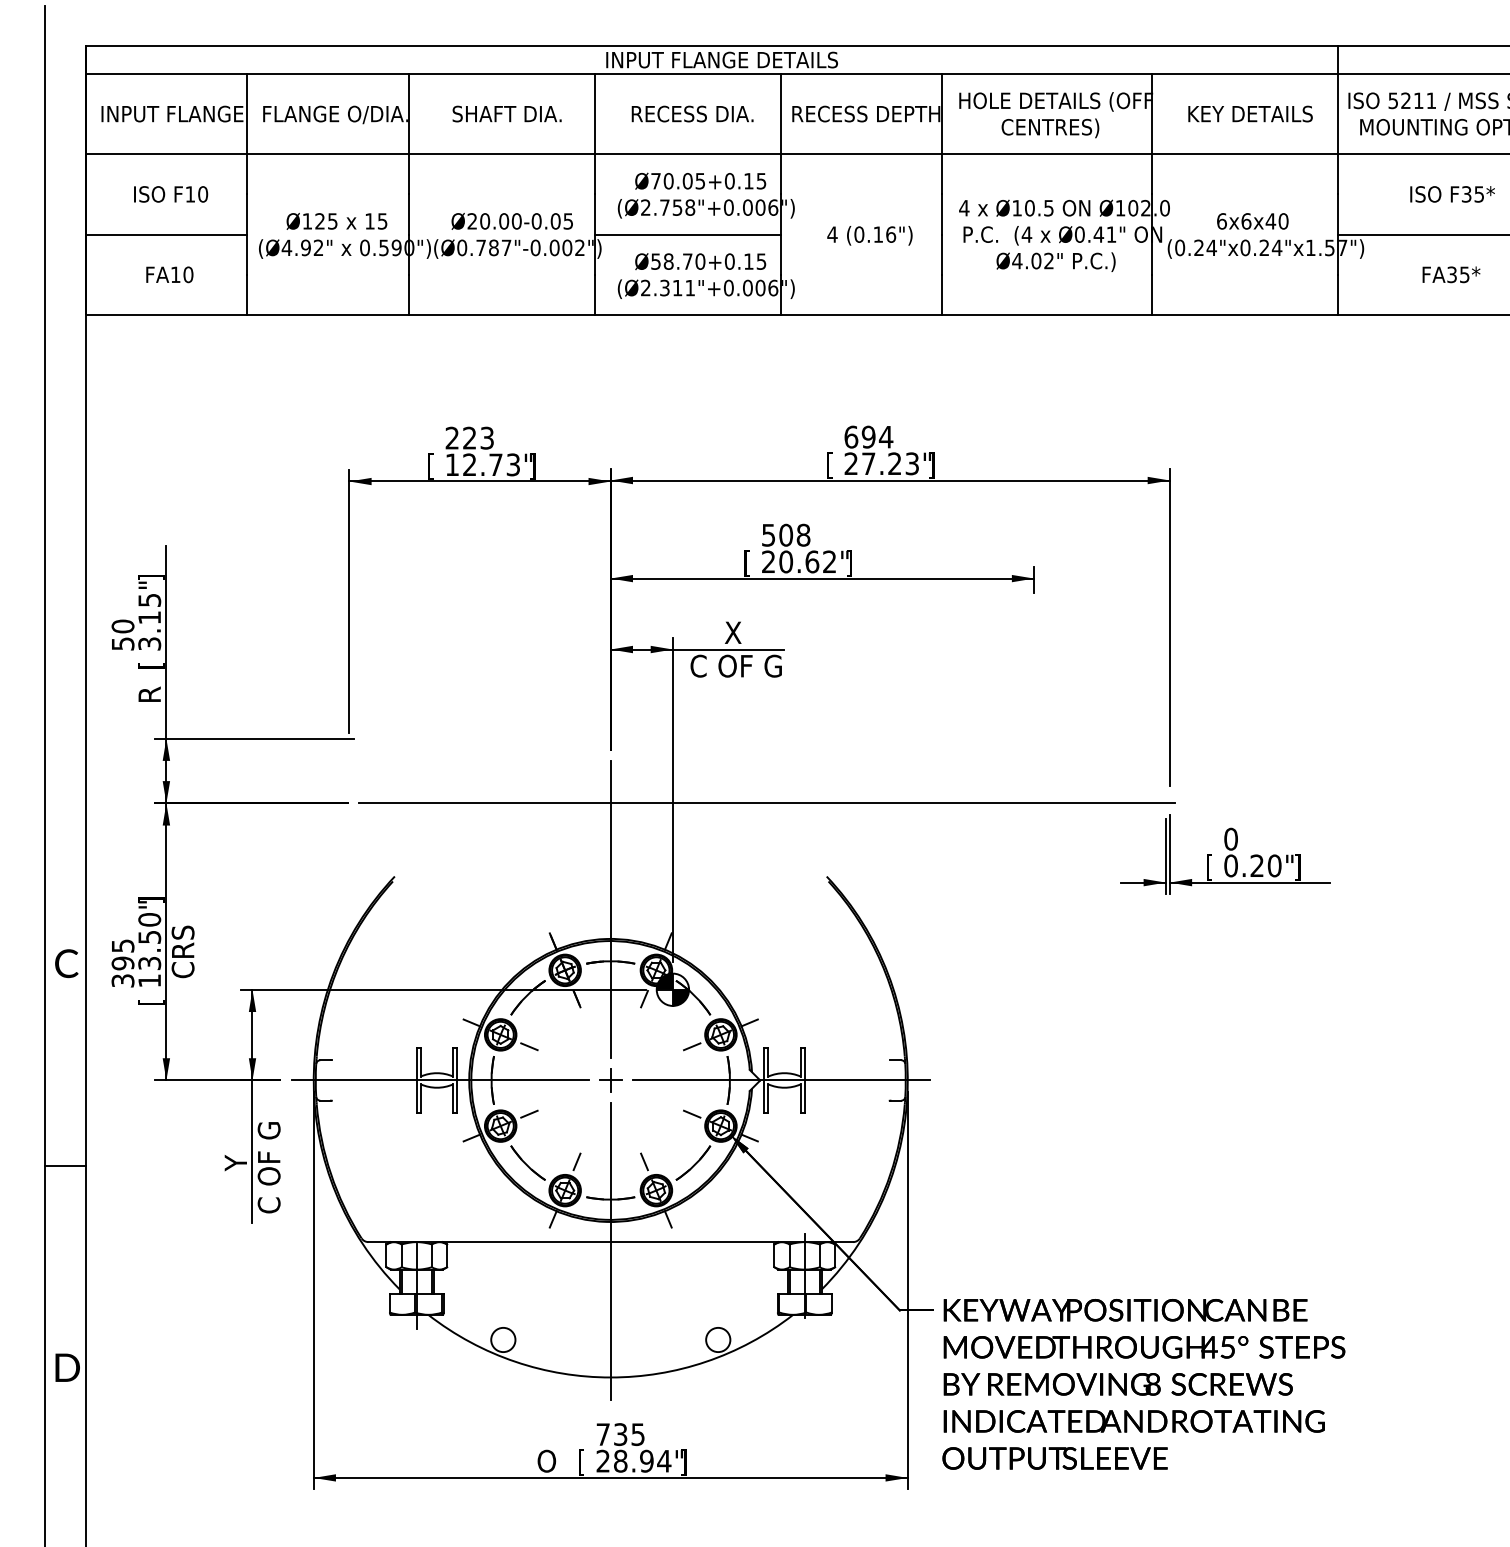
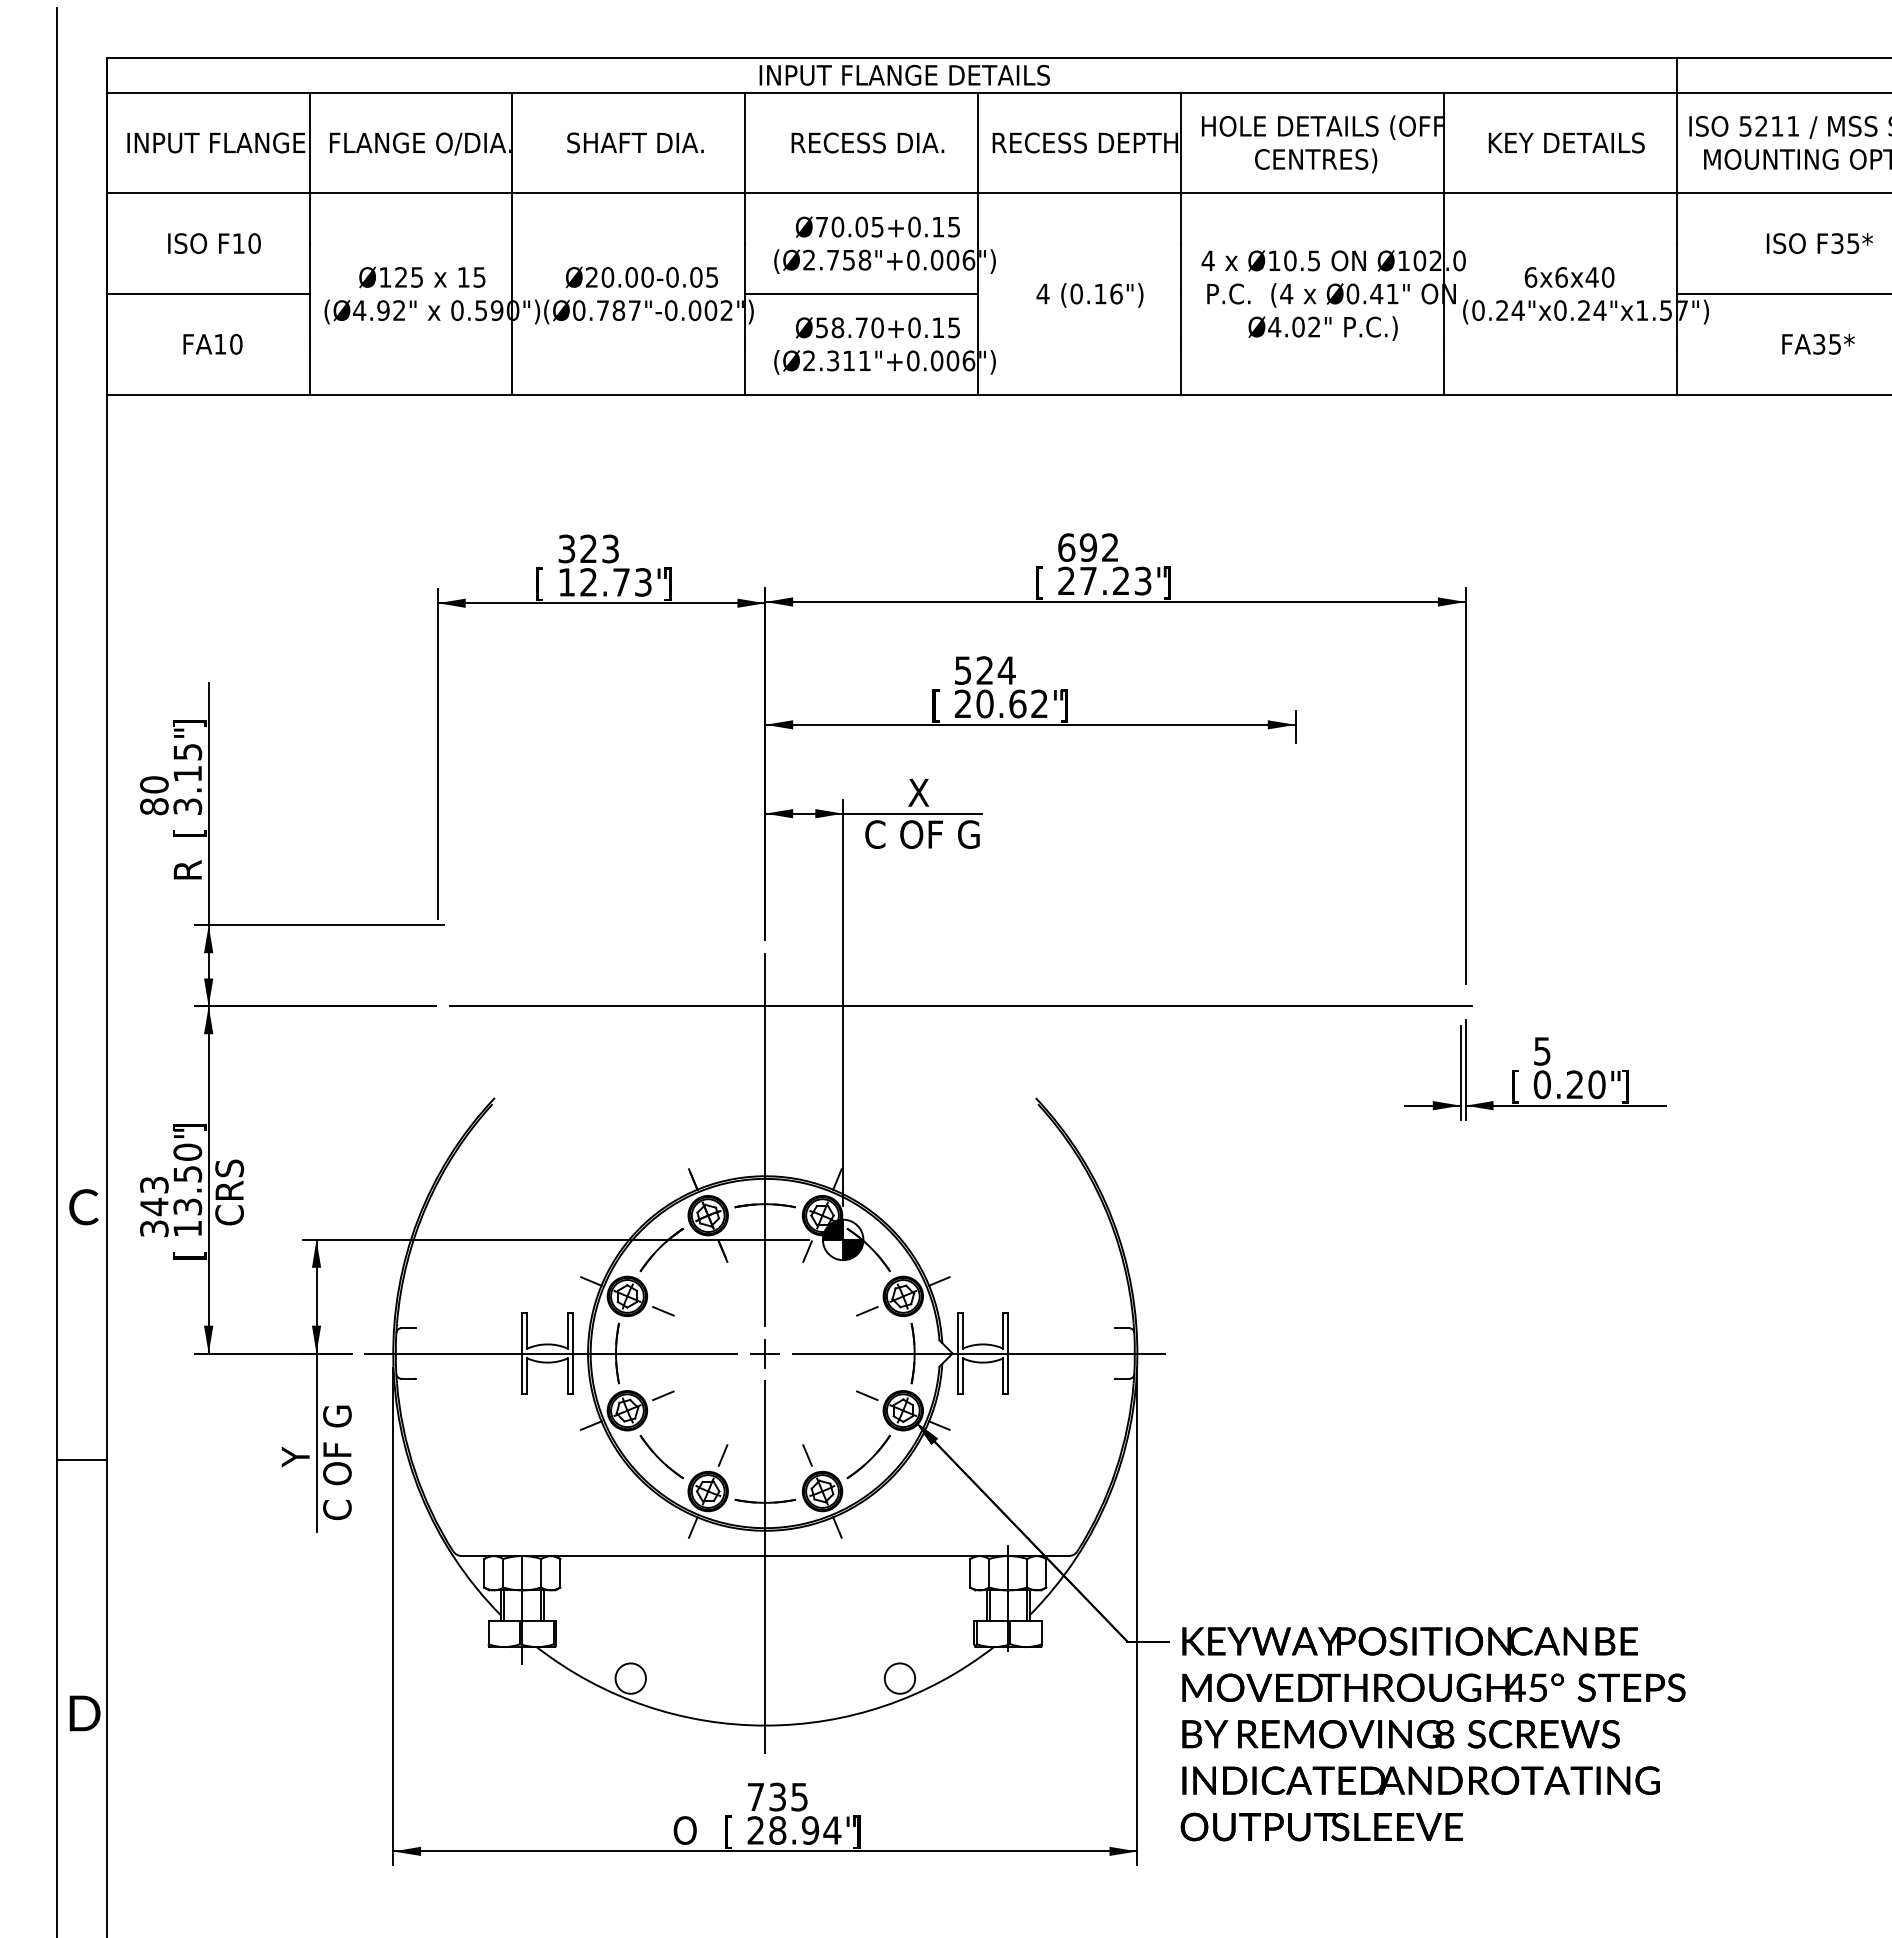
text: (452, 437) -> (566, 548), 223 -> 323
text: (886, 437) -> (1110, 547), 694 -> 692
text: (794, 535) -> (995, 670), 508 -> 524
text: (123, 643) -> (154, 806), 50 -> 80
text: (1231, 839) -> (1542, 1051), 0 -> 5
text: (123, 955) -> (154, 1196), 395 -> 343

